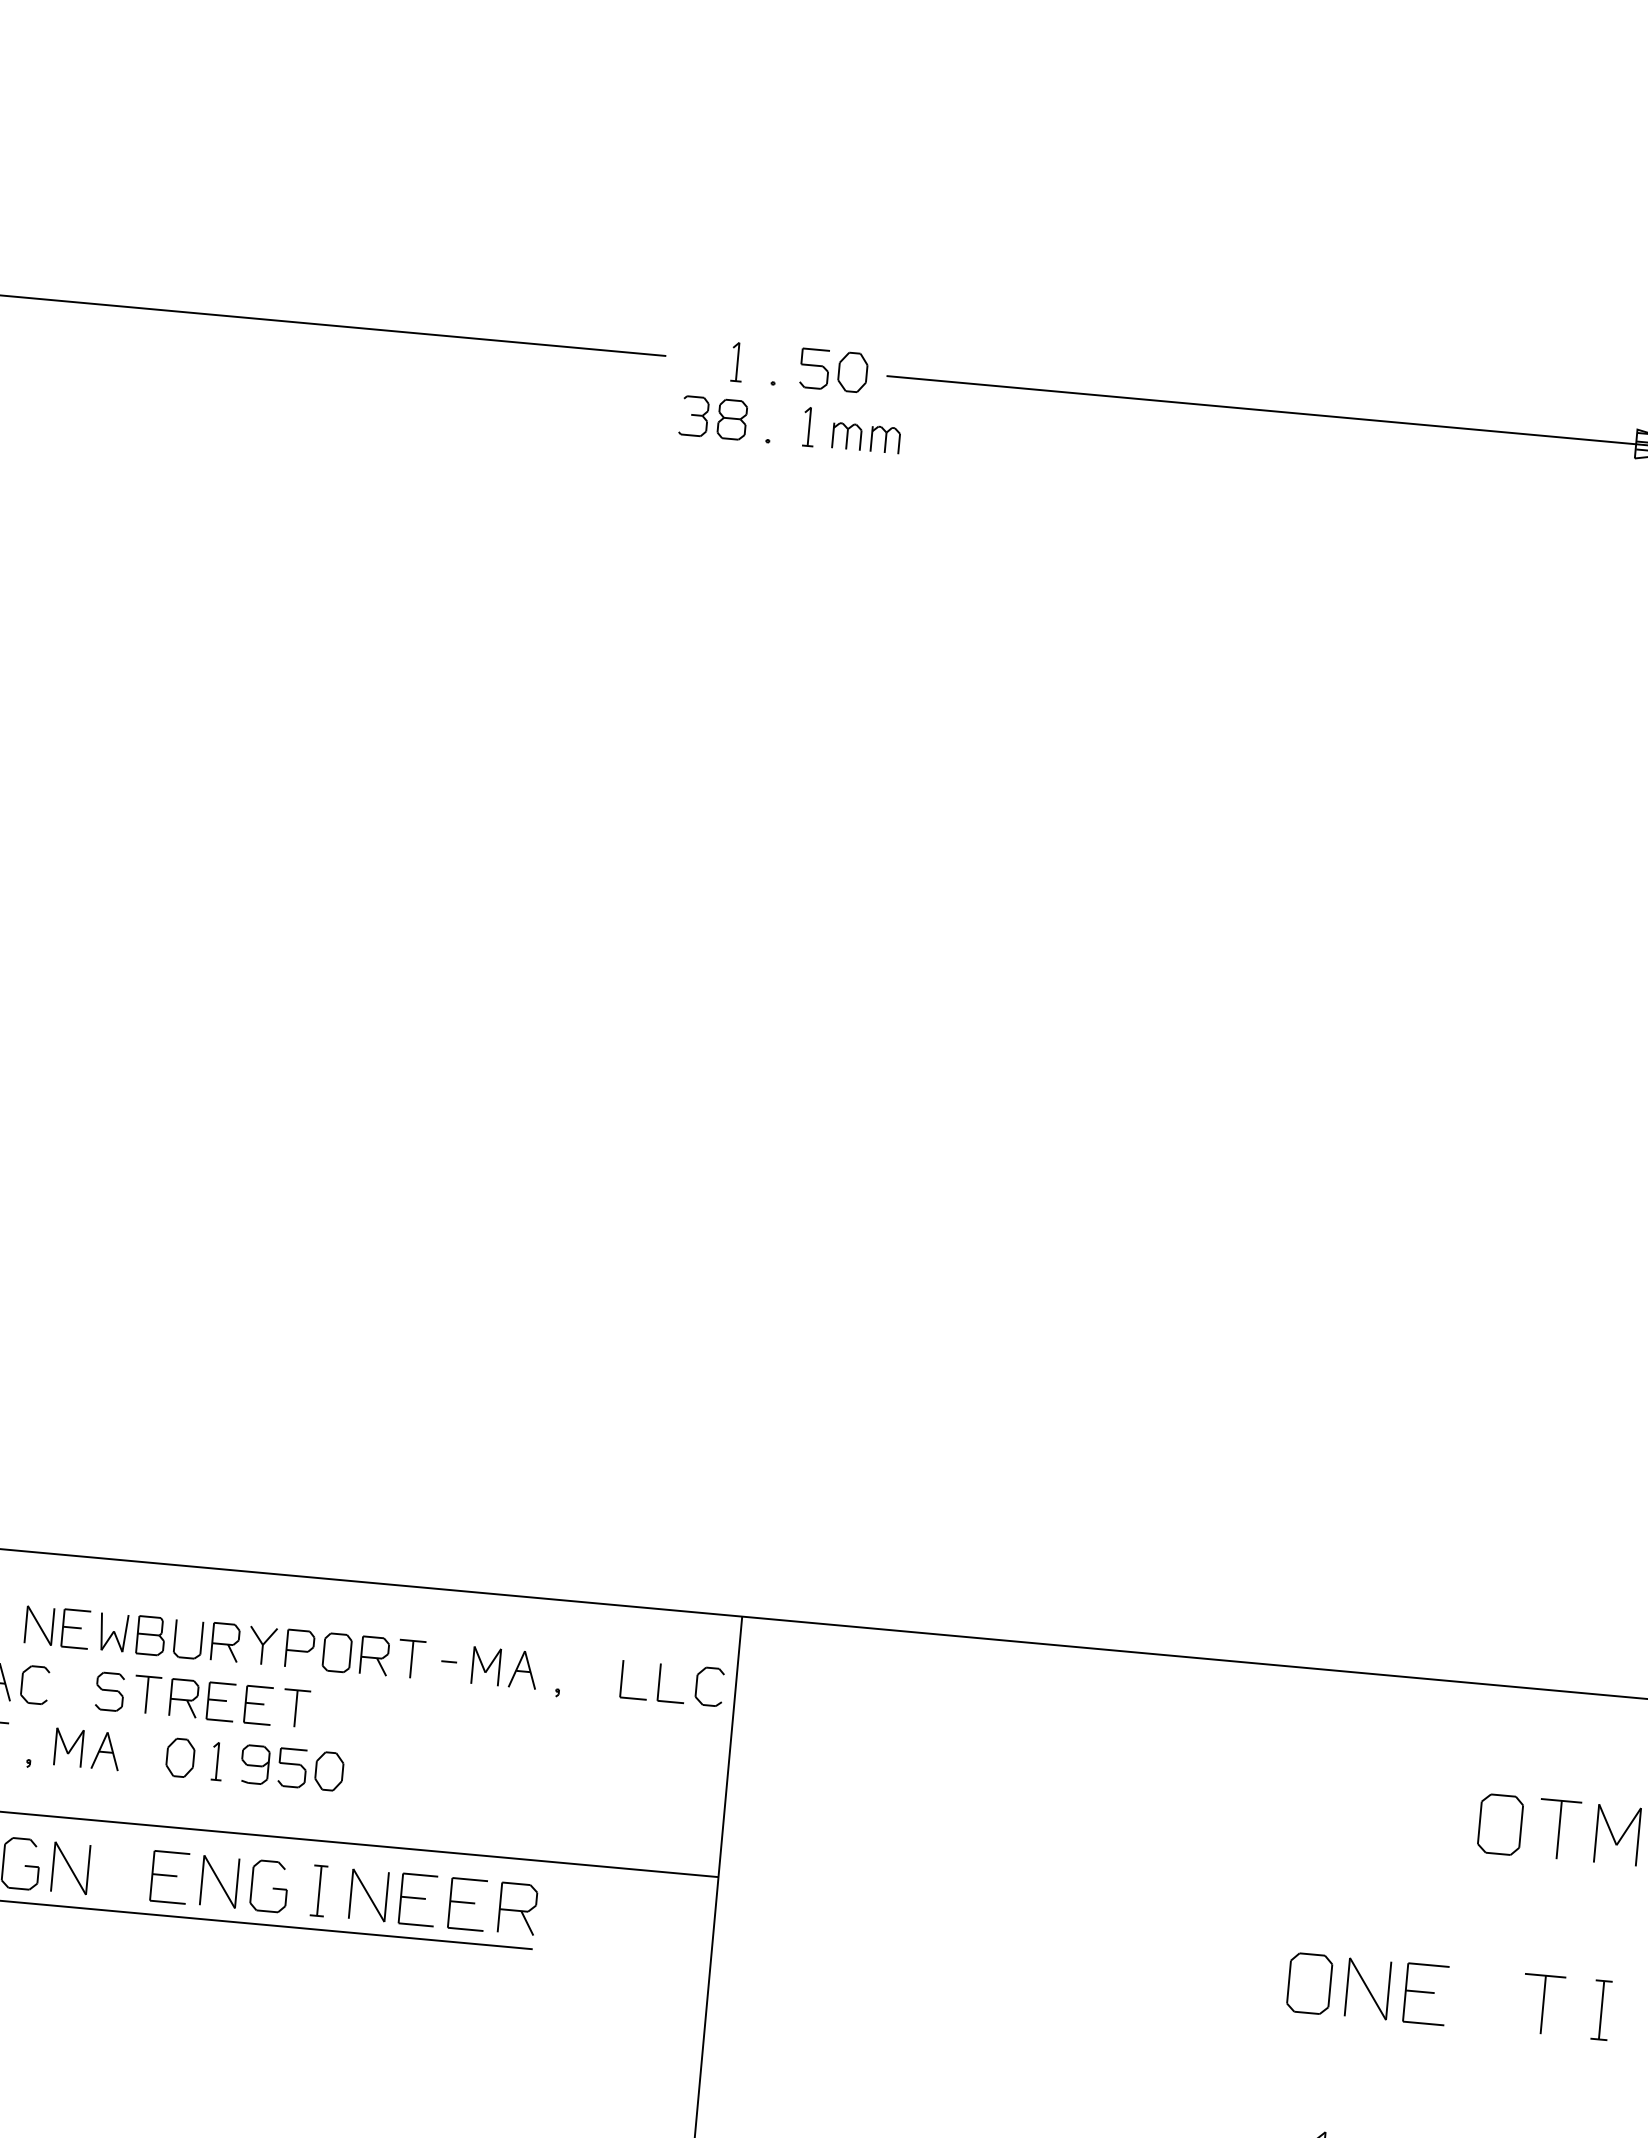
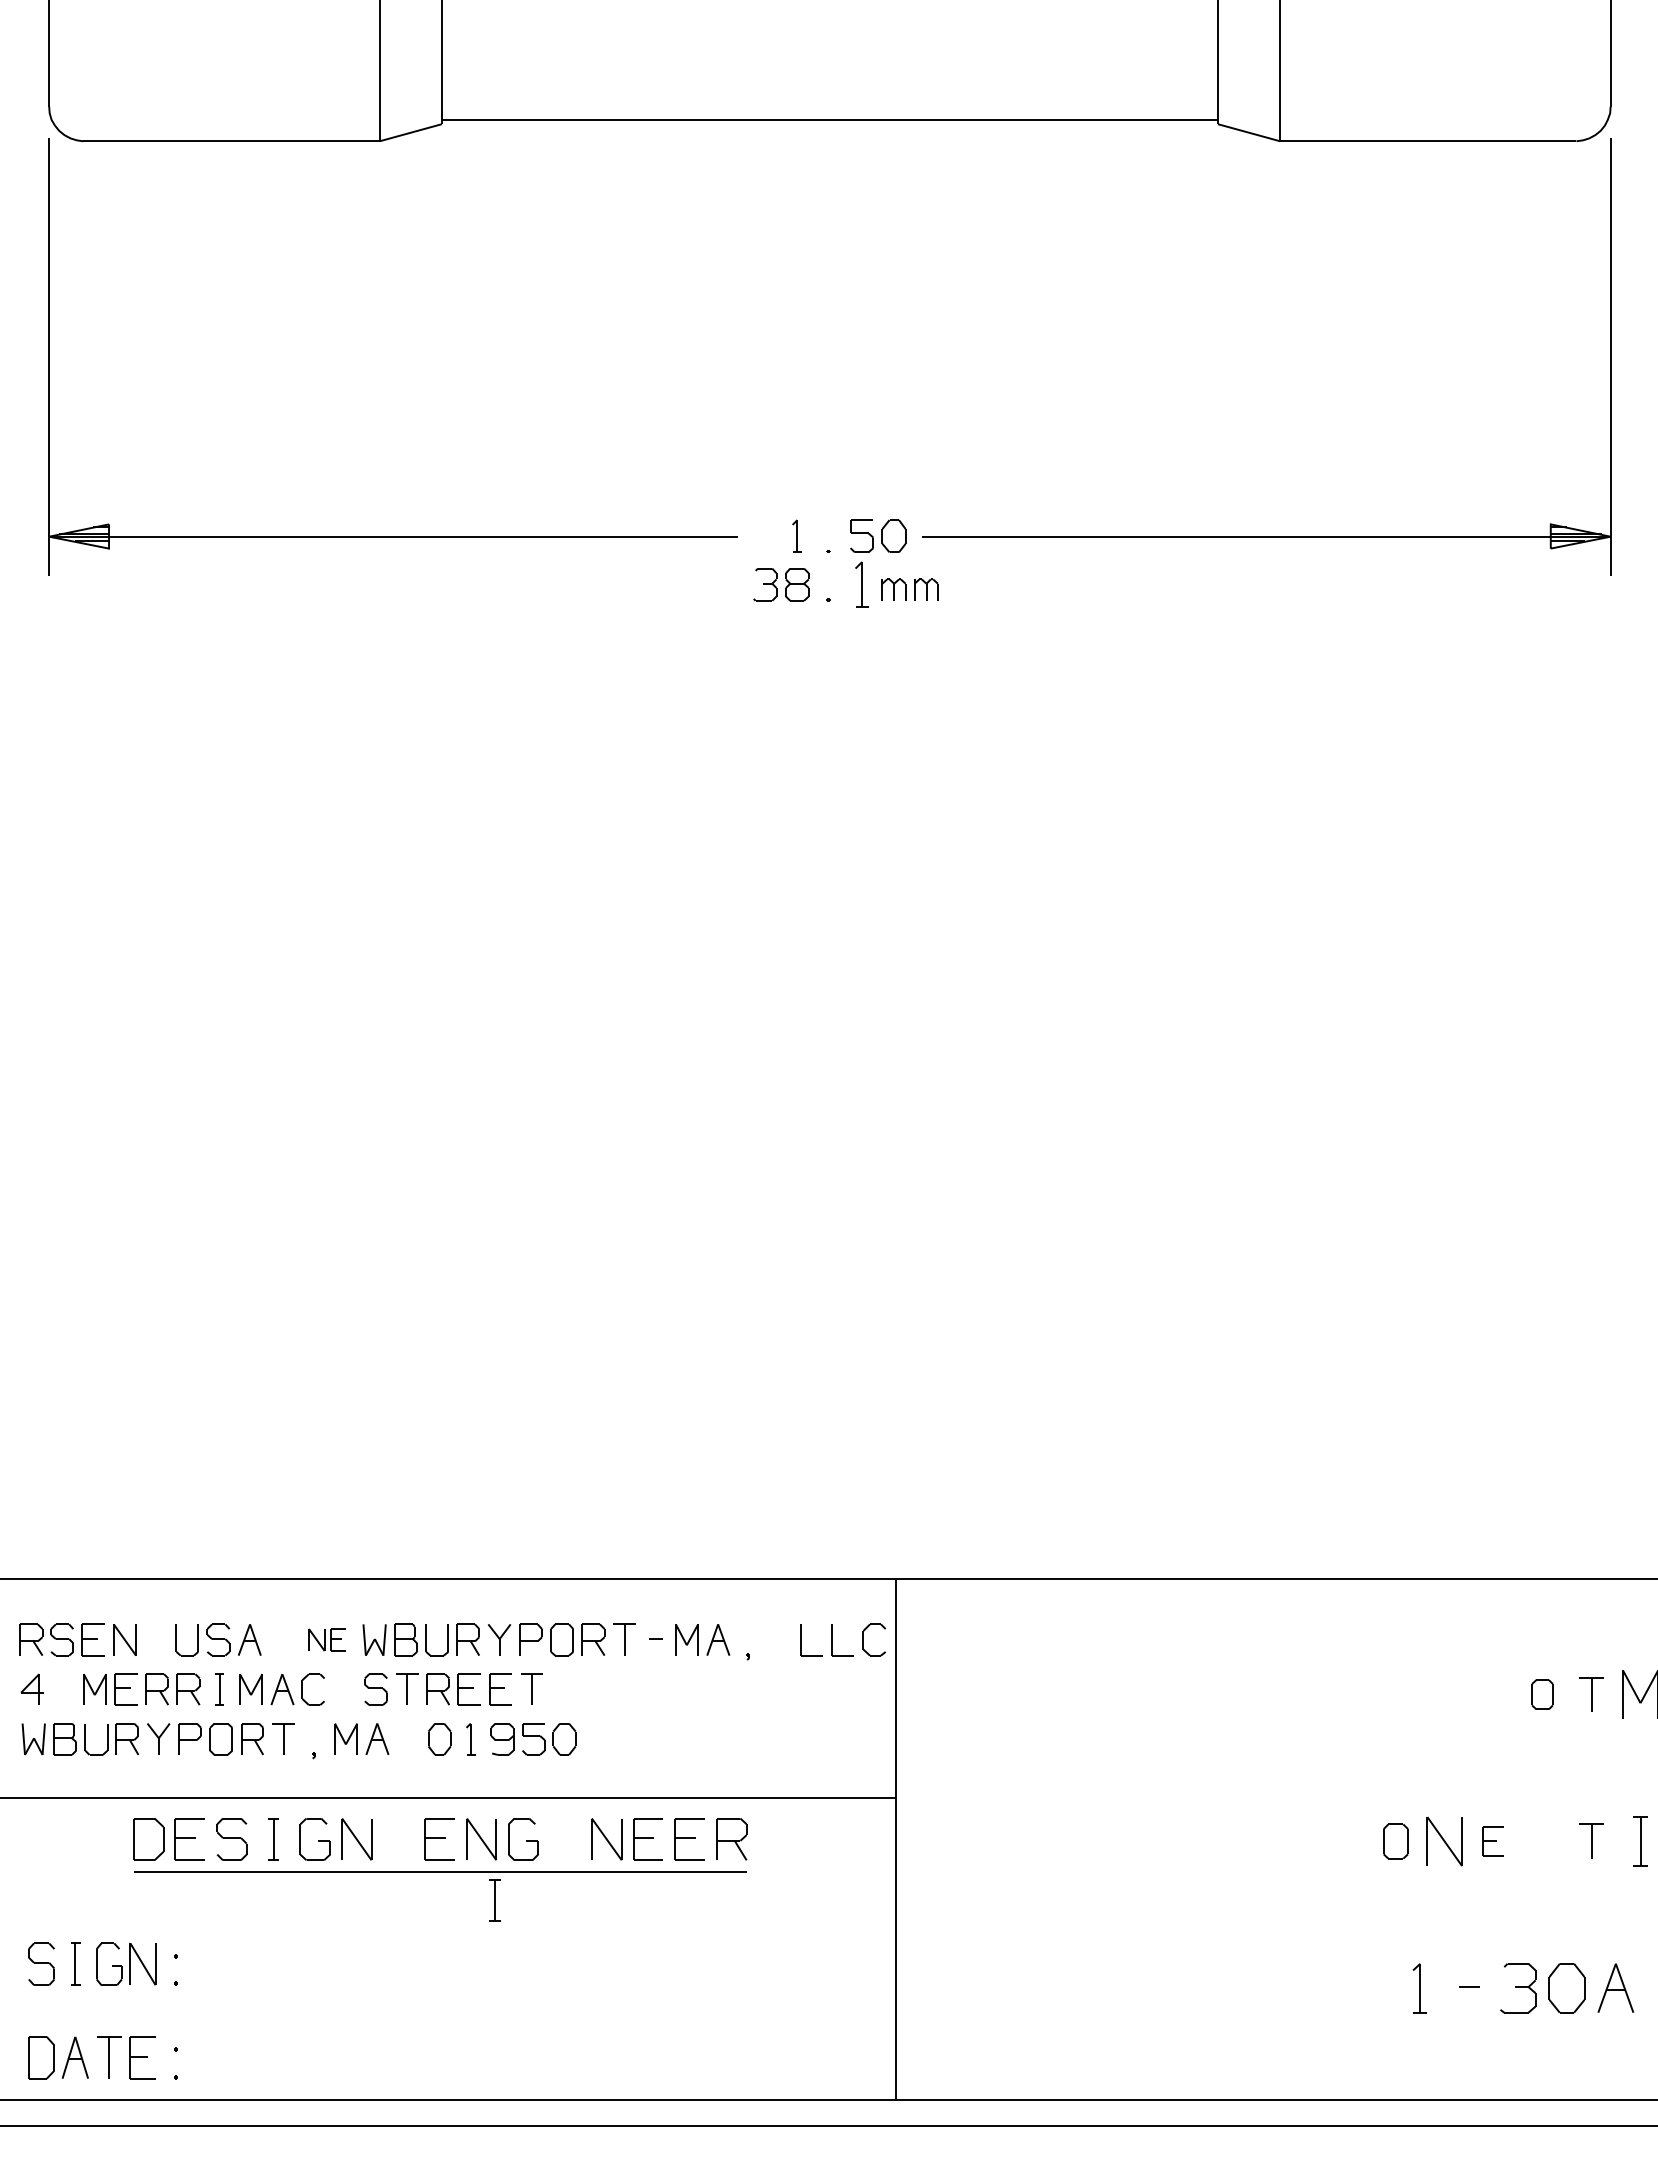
part: (808, 426) -> (861, 584), size x1.4
part: (56, 1626) -> (326, 1639), size x0.7
part: (1500, 1824) -> (1542, 1694), size x0.6
part: (1559, 1828) -> (1591, 1693), size x0.7
part: (318, 1891) -> (494, 1900), moved
part: (1309, 1983) -> (1395, 1841), size x0.7
part: (1424, 1994) -> (1492, 1841), size x0.6
part: (1543, 2003) -> (1591, 1840), size x0.7

